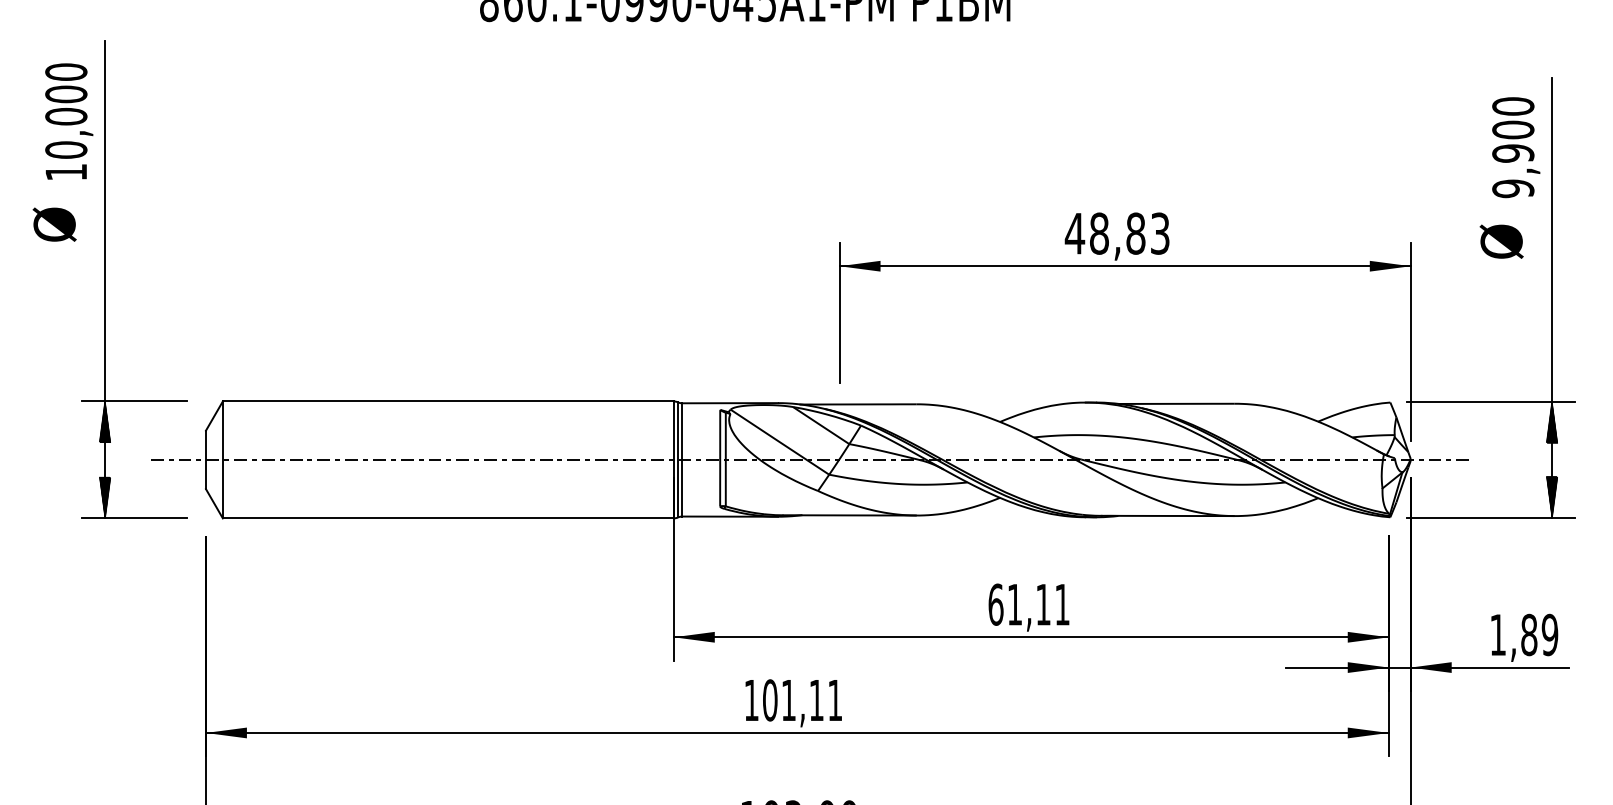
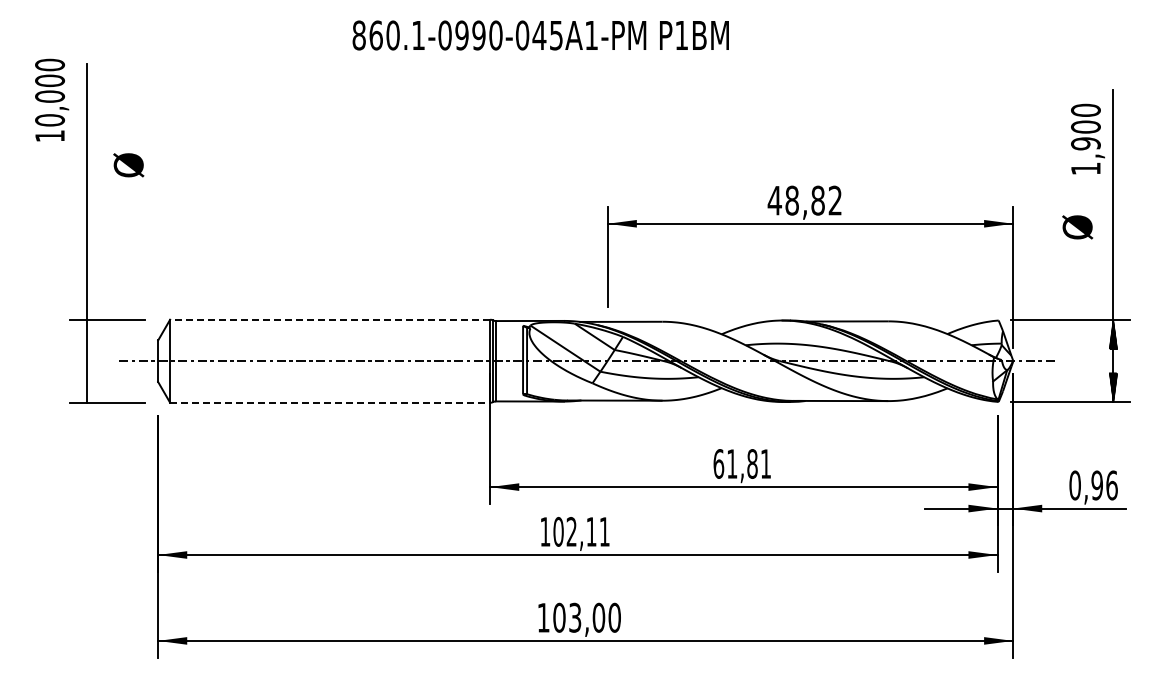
text: (69, 120) -> (52, 99), moved
text: (1512, 188) -> (1085, 168), 9,900 -> 1,900
text: (54, 224) -> (128, 165), moved
text: (1159, 233) -> (834, 200), 48,83 -> 48,82
text: (1501, 241) -> (1077, 227), moved
line: (447, 401) -> (329, 319), solid -> dashed
hatch: (105, 420) -> (86, 333), removed
hatch: (105, 496) -> (86, 387), removed
line: (448, 518) -> (330, 402), solid -> dashed
text: (1043, 604) -> (752, 463), 61,11 -> 61,81
text: (1523, 635) -> (1093, 485), 1,89 -> 0,96
text: (788, 699) -> (571, 531), 101,11 -> 102,11

